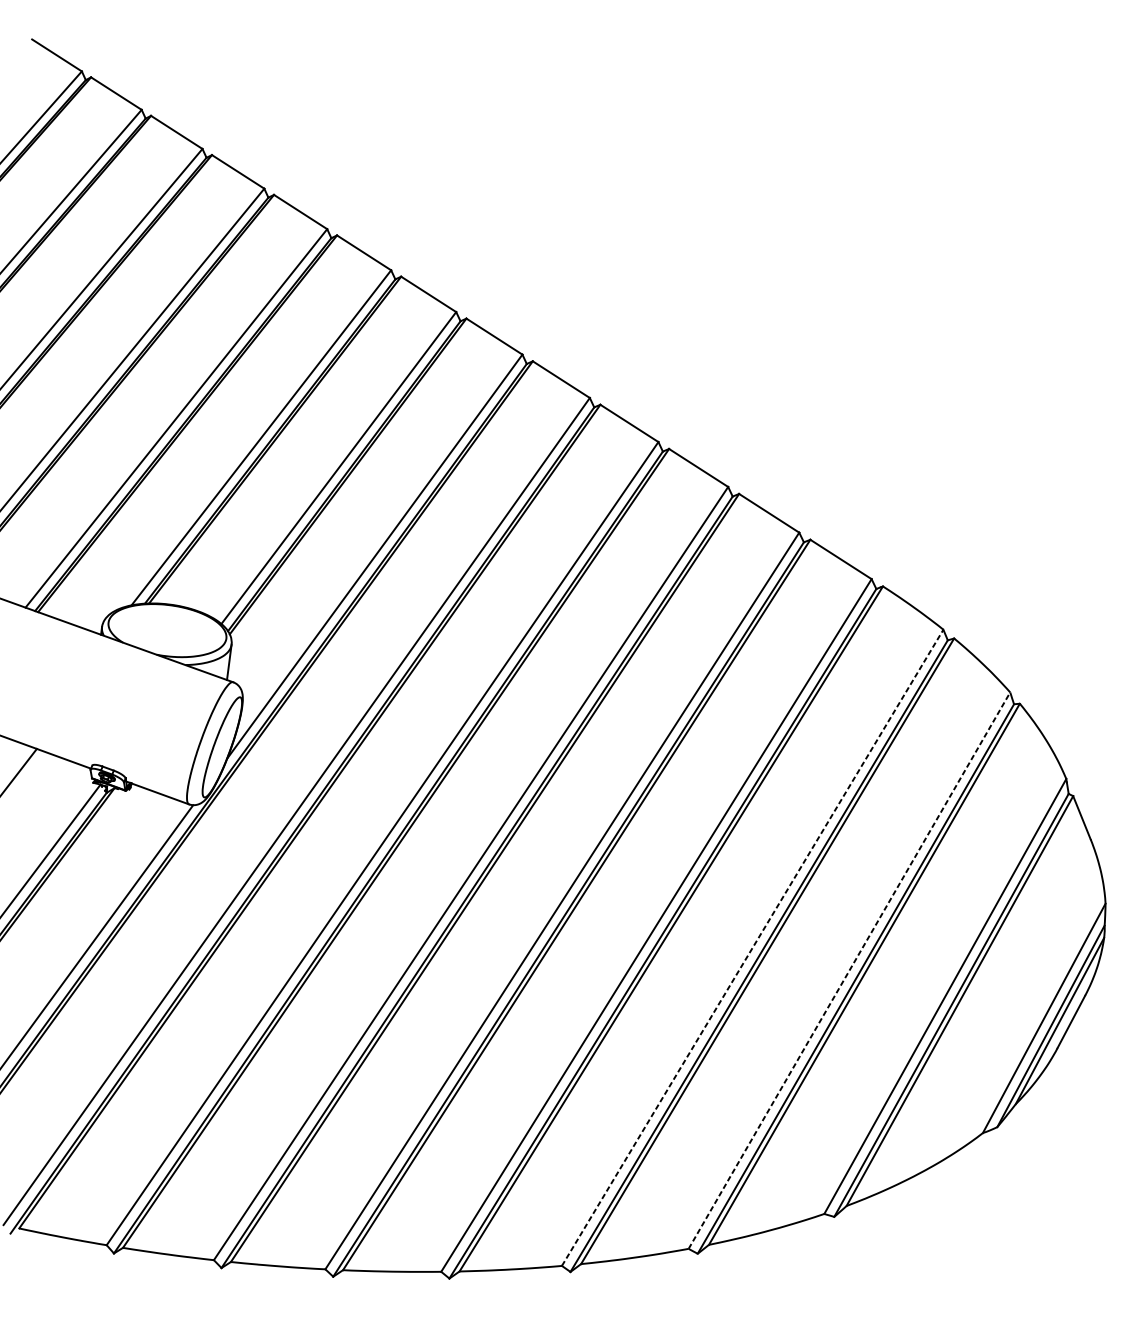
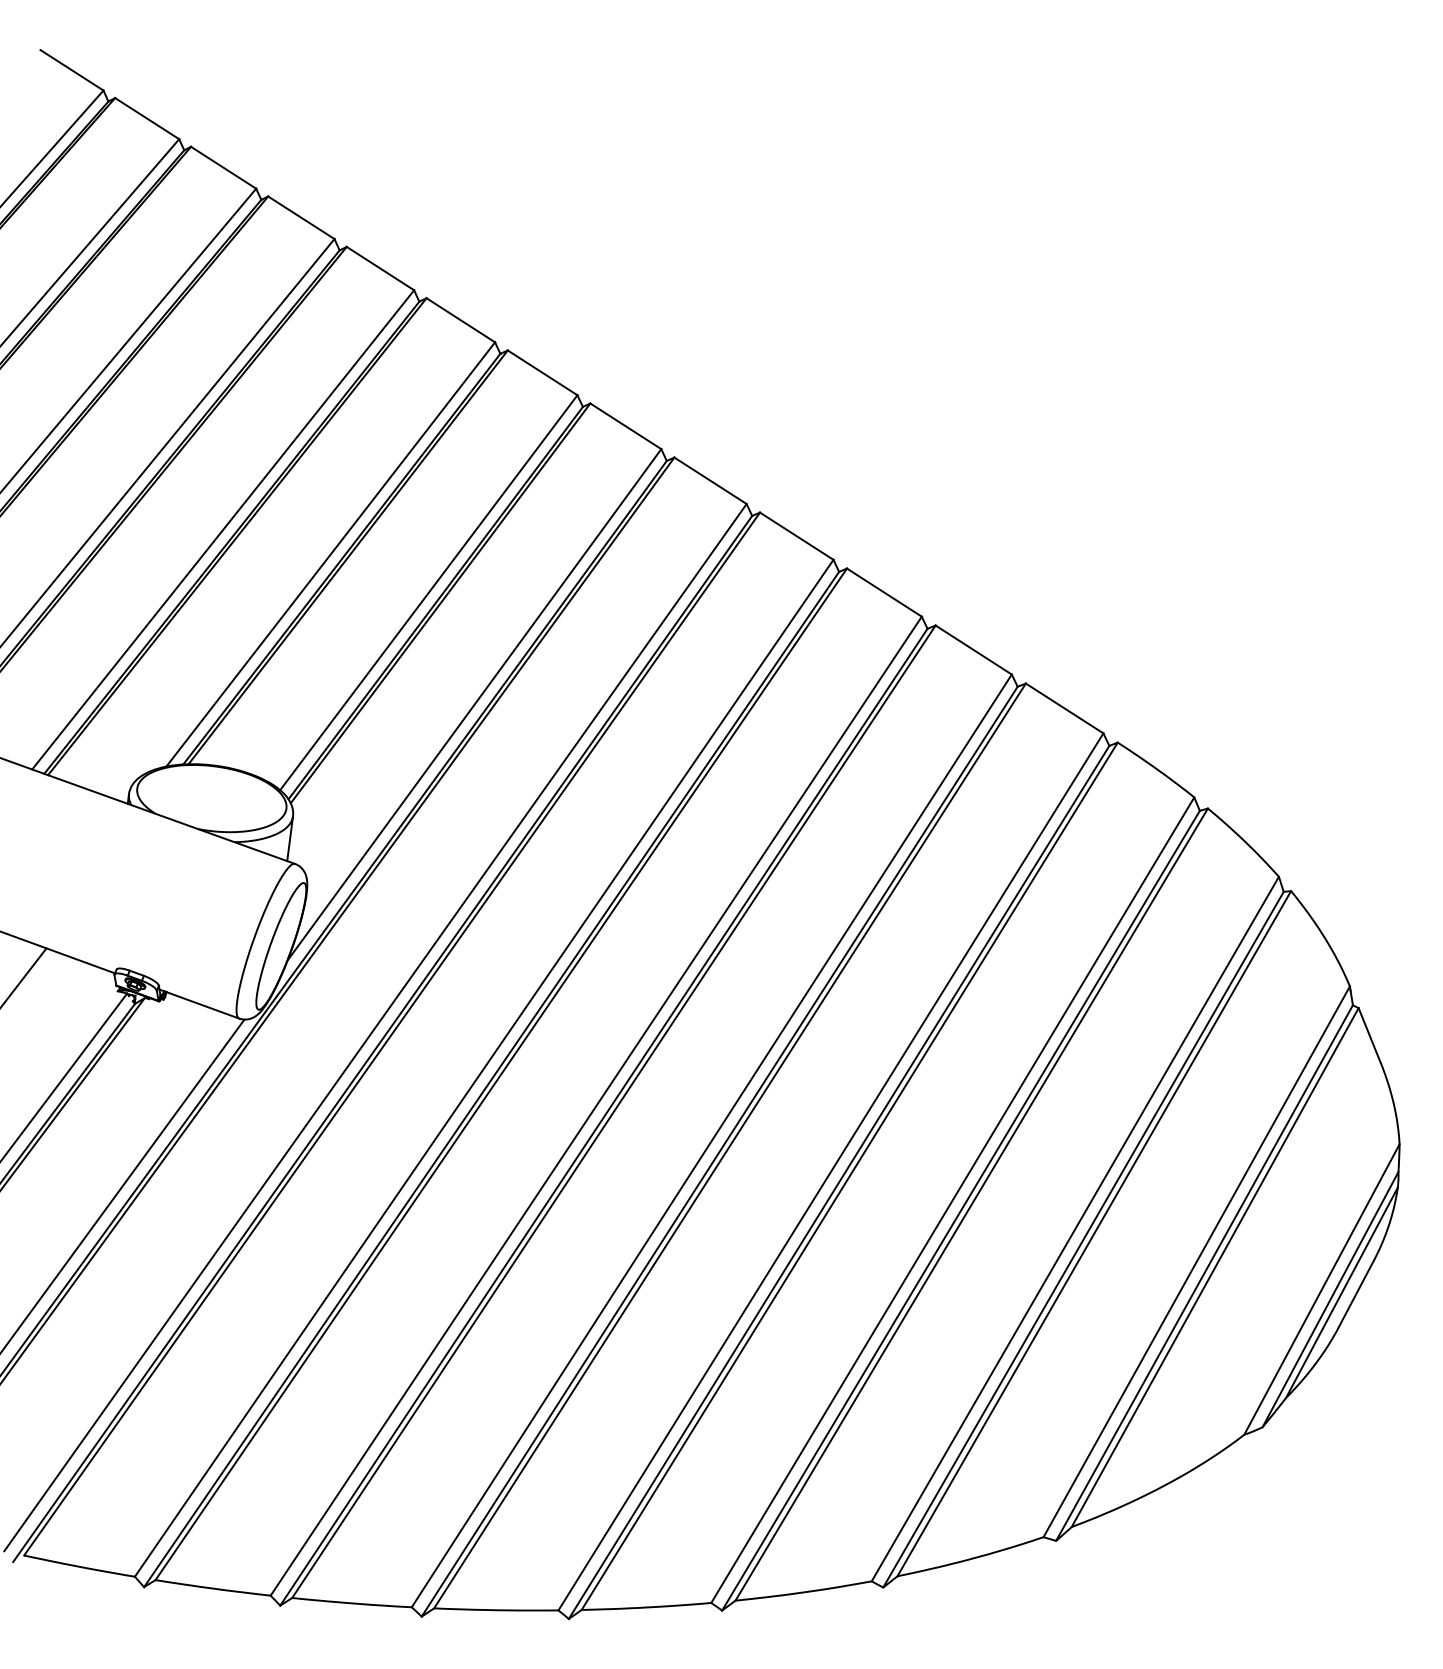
line: (752, 948) -> (952, 1200), dashed -> solid
line: (849, 970) -> (1075, 1229), dashed -> solid

